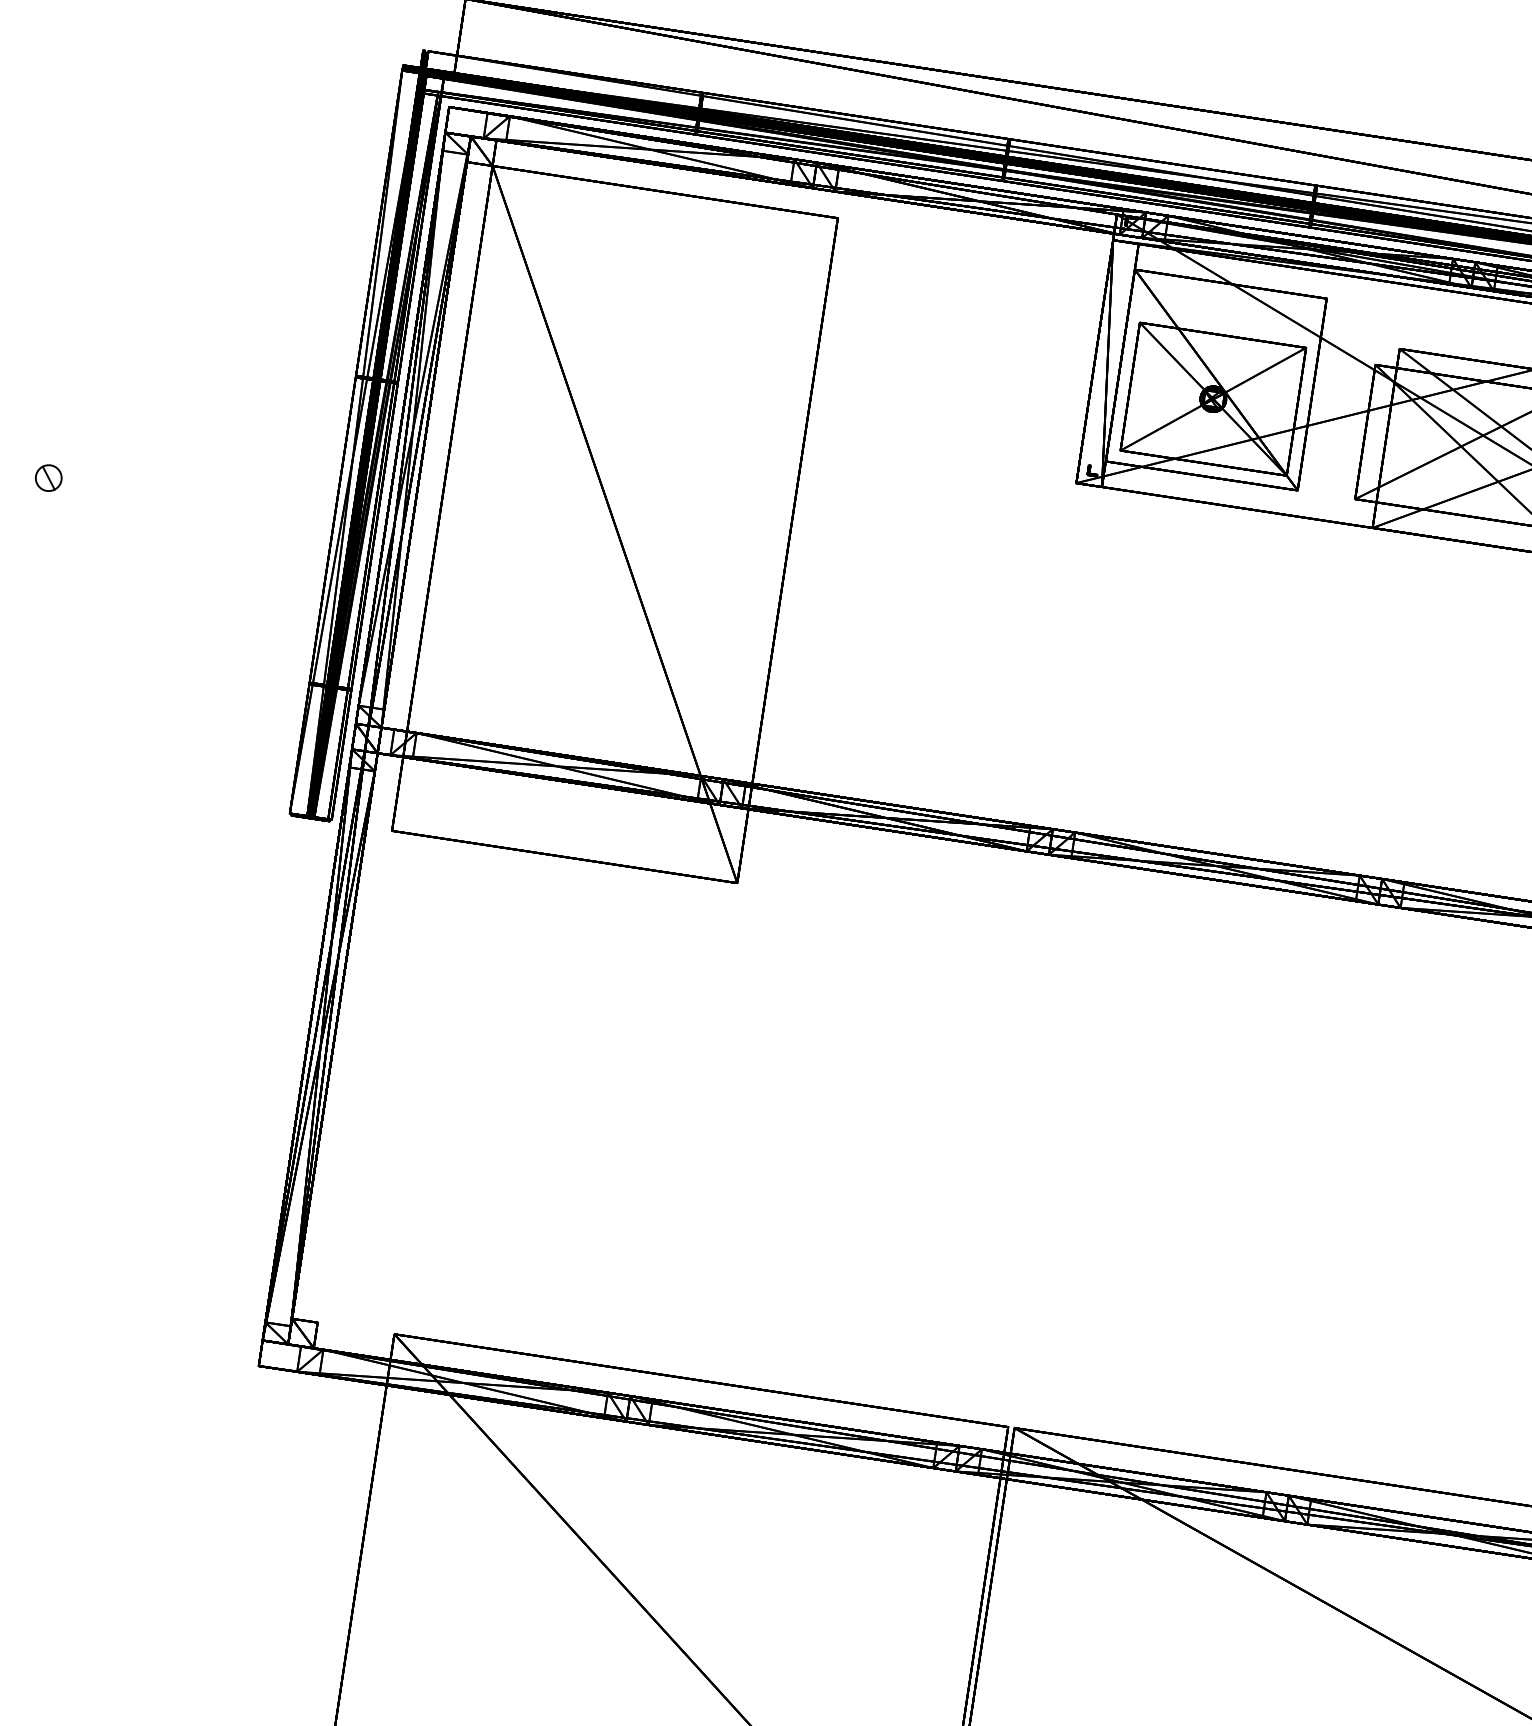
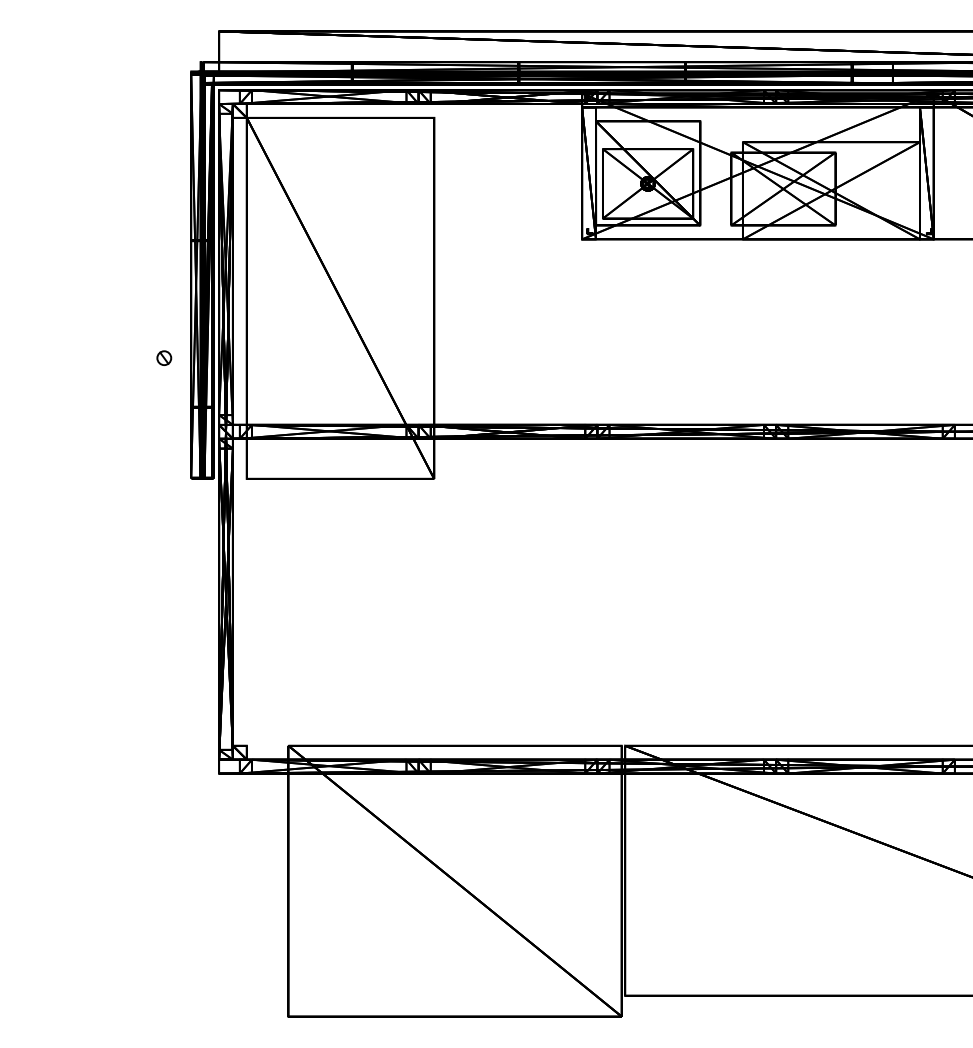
part: (49, 476) -> (164, 357), moved

